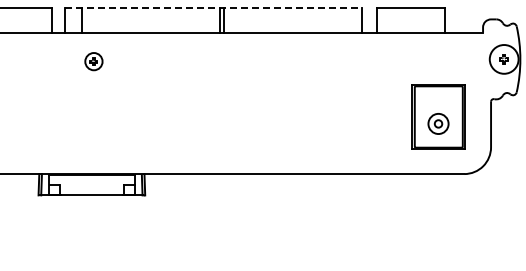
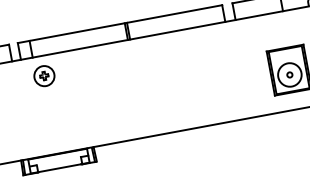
line: (213, 8) -> (120, 24), dashed -> solid
part: (93, 61) -> (44, 76), size x1.67
circle: (438, 123) -> (289, 74), size x1.67

